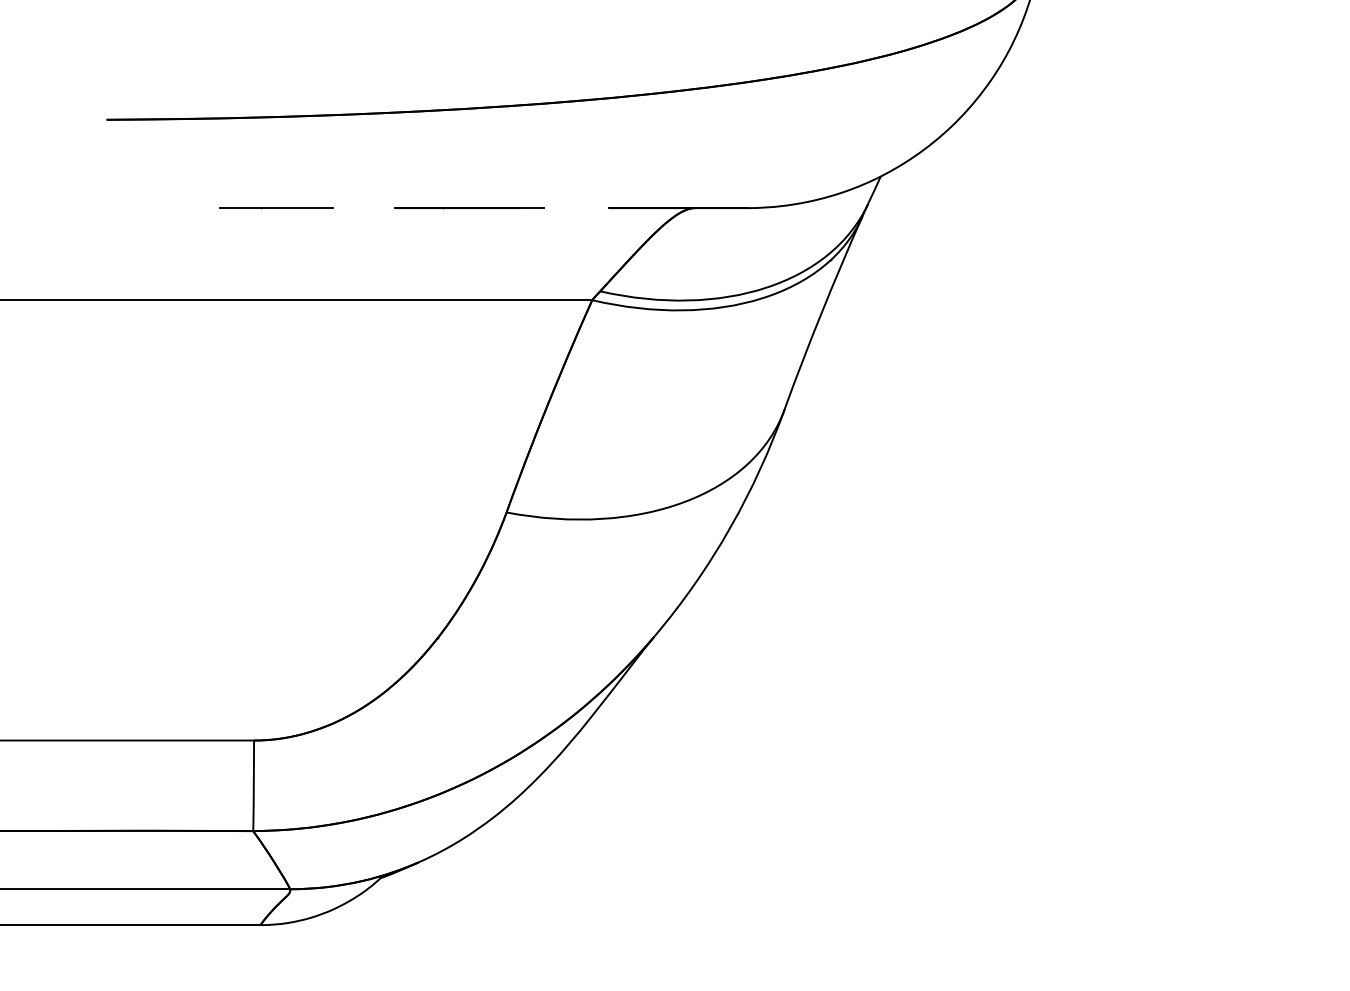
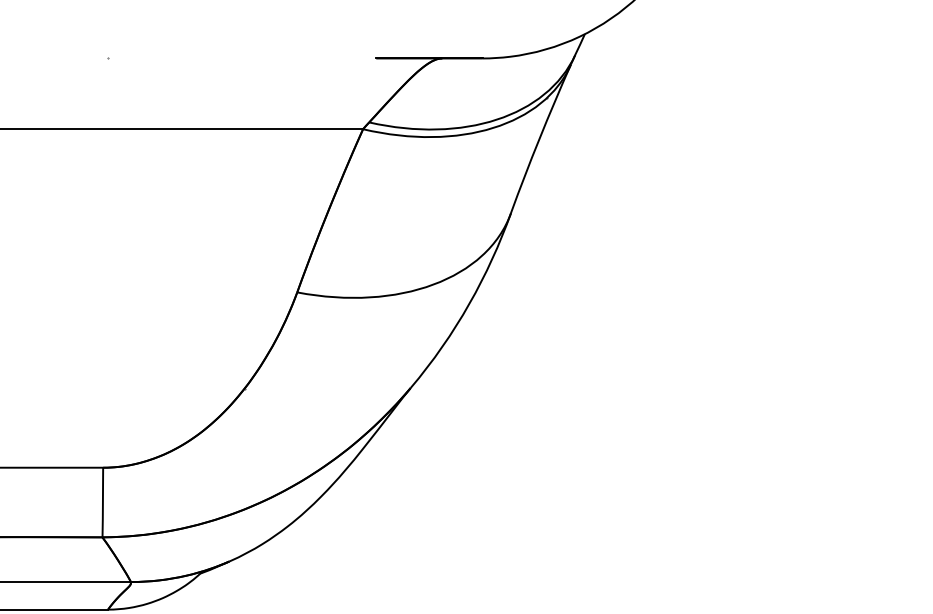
line: (276, 208) -> (120, 58), removed
line: (469, 208) -> (268, 58), removed

